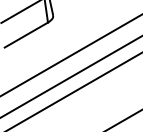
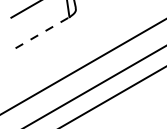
line: (26, 35) -> (42, 33), solid -> dashed

